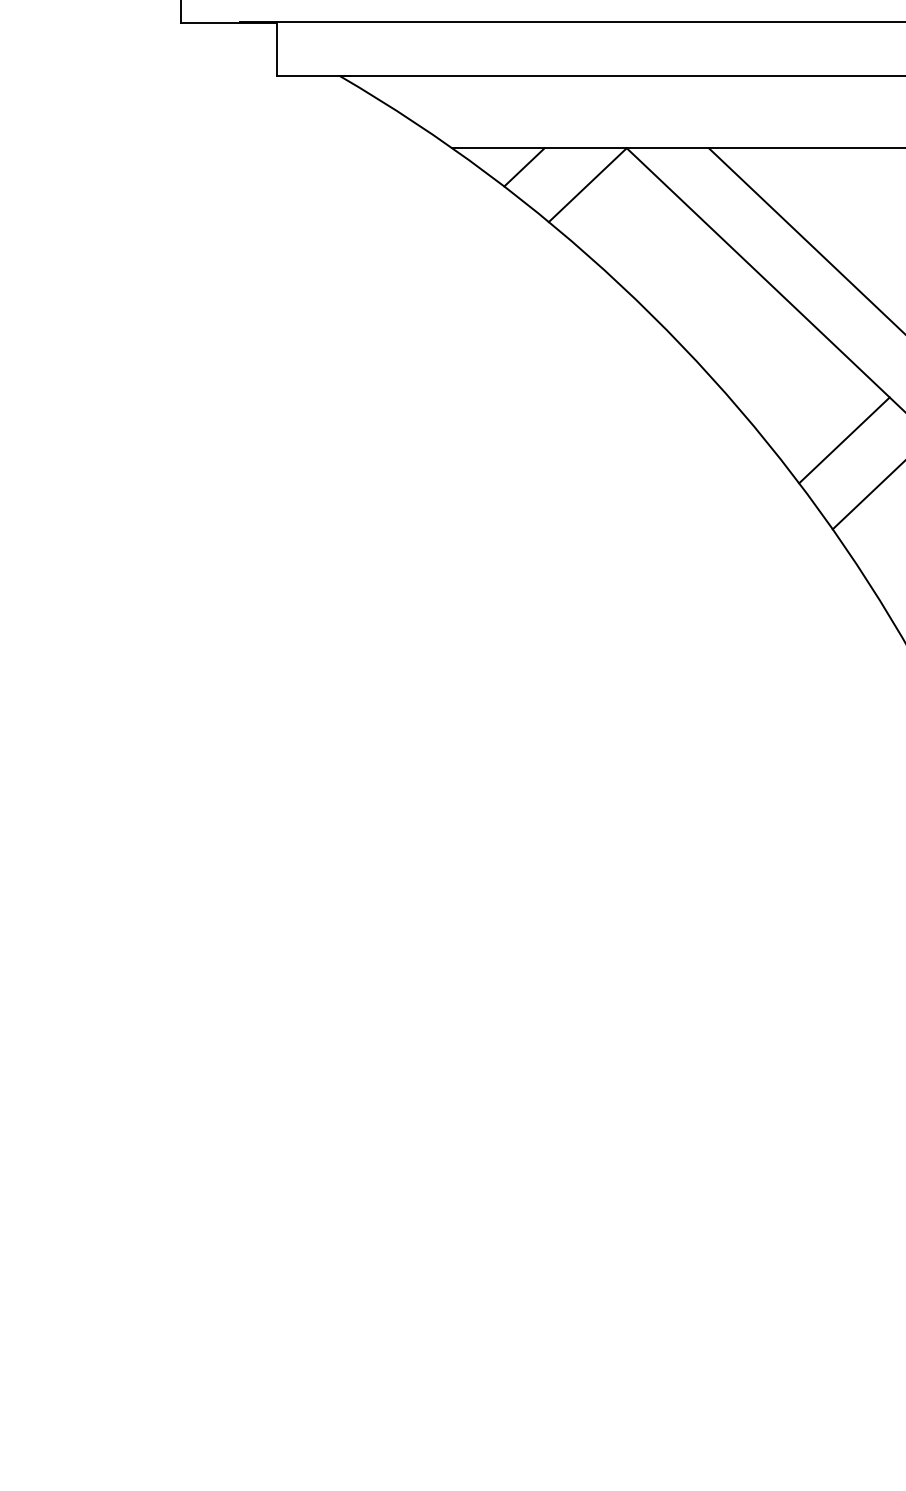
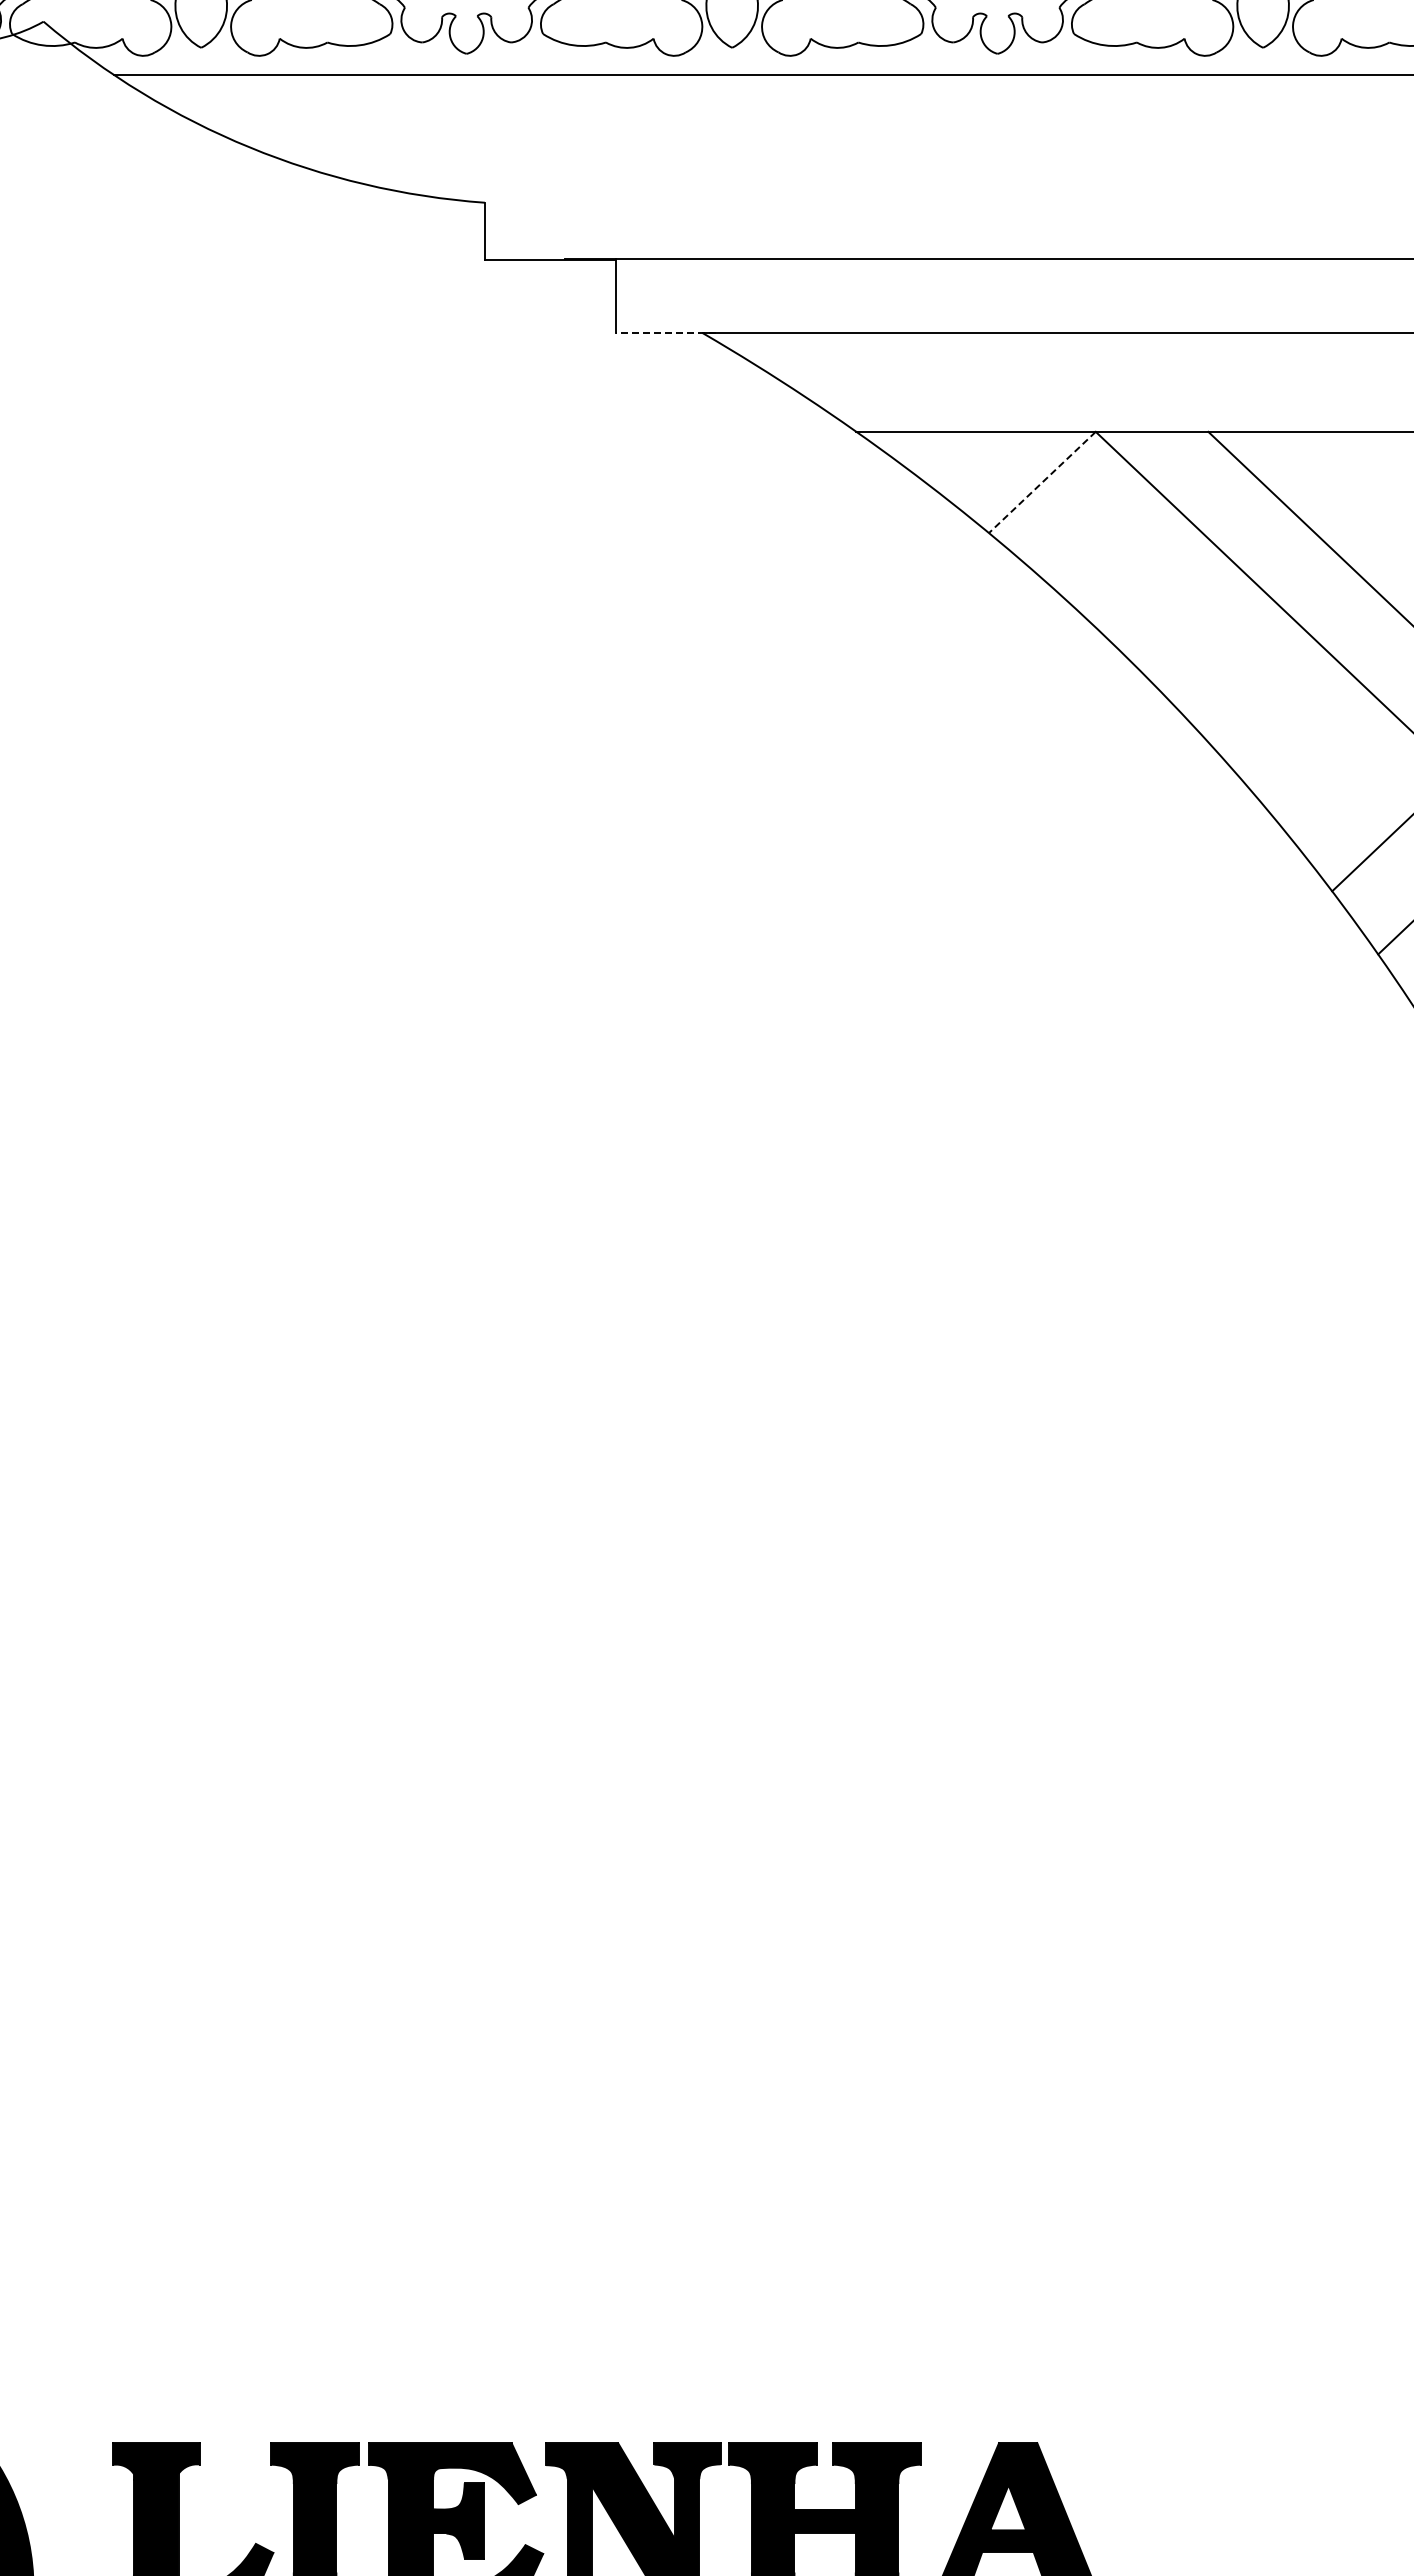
line: (312, 76) -> (665, 333), solid -> dashed
line: (524, 166) -> (955, 457), removed
line: (587, 185) -> (1042, 482), solid -> dashed

